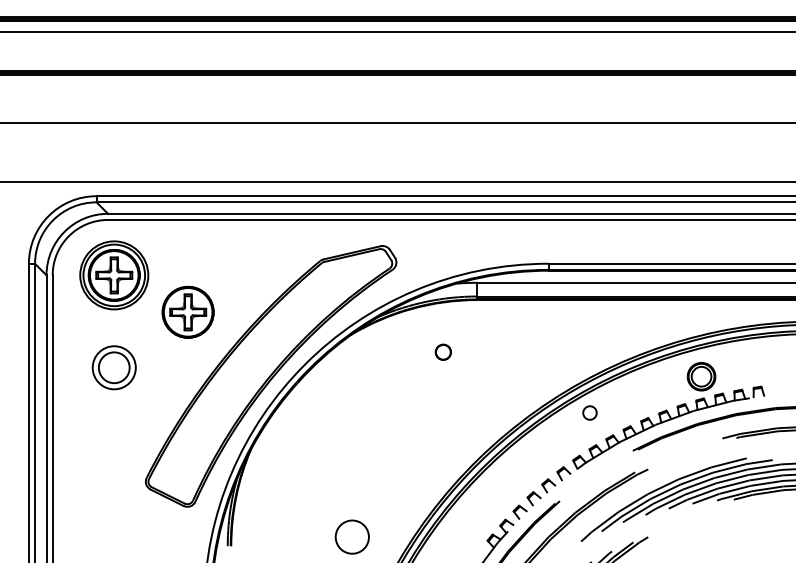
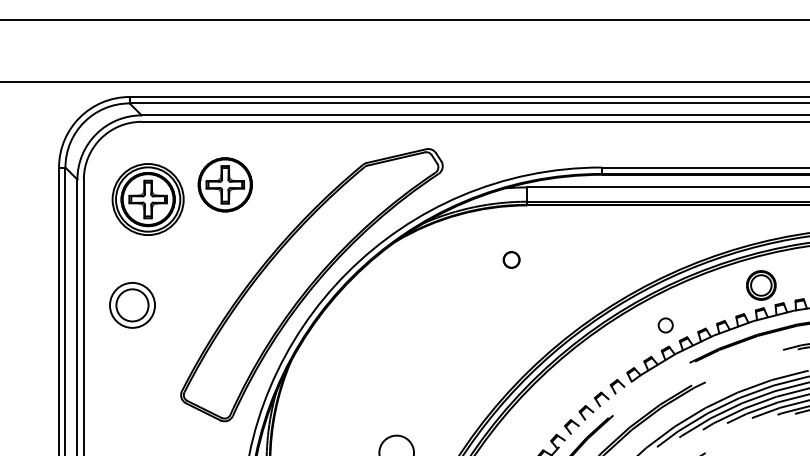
part: (114, 275) -> (148, 199), moved
part: (187, 311) -> (224, 183), moved
circle: (442, 351) -> (510, 259), moved
part: (113, 367) -> (131, 305), moved
circle: (589, 412) -> (665, 324), moved

